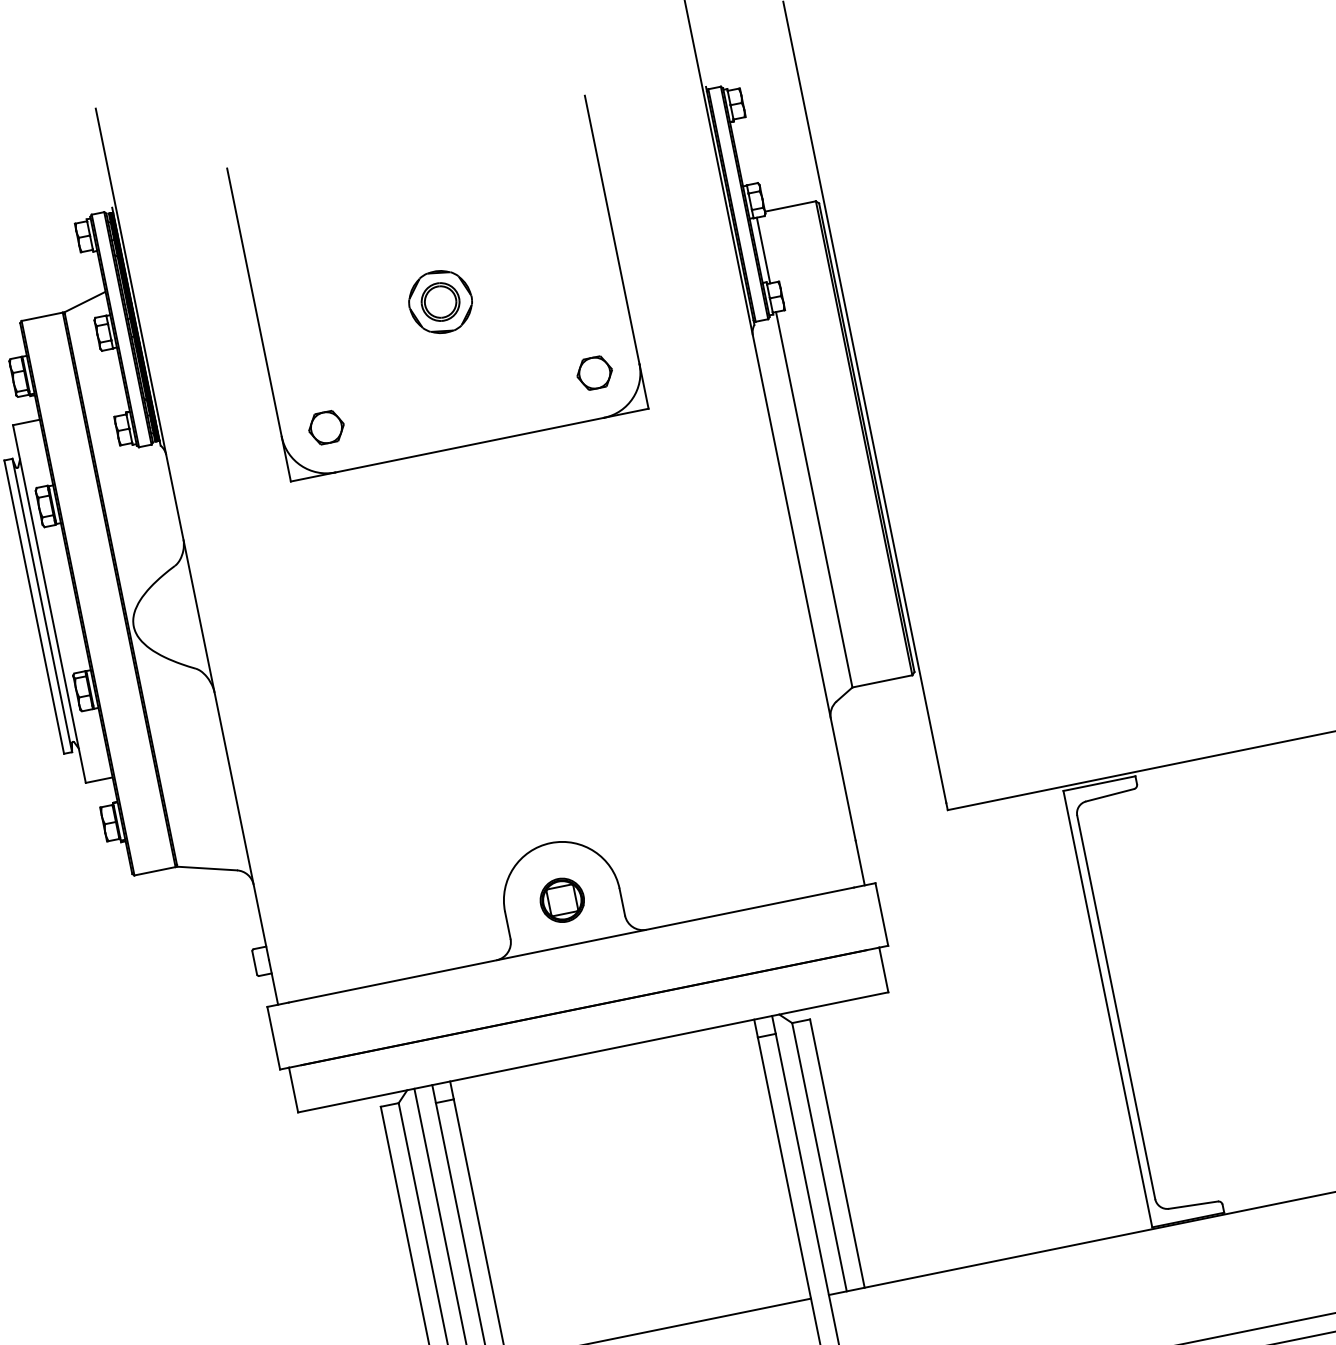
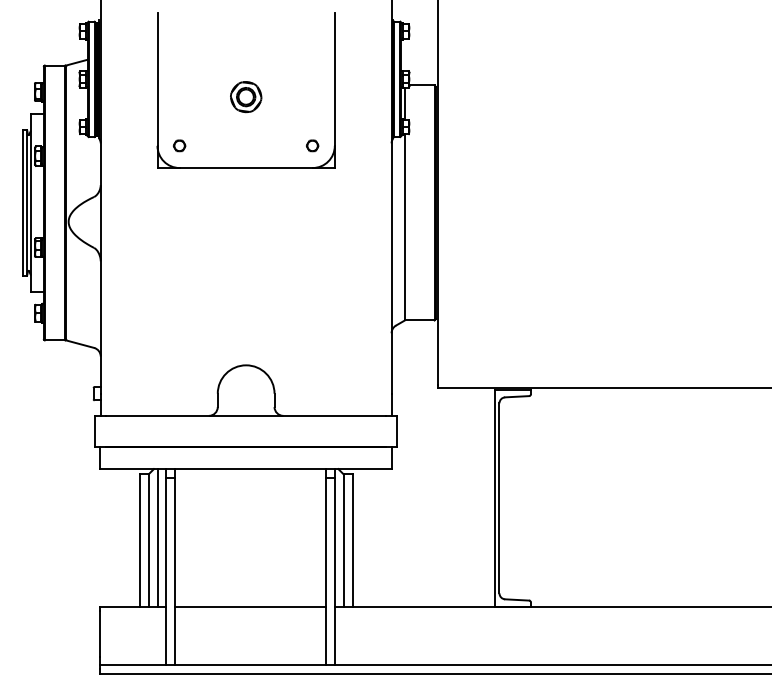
part: (594, 372) -> (312, 145), size x0.7
part: (325, 427) -> (179, 145), size x0.7
part: (560, 900) -> (245, 393), removed

